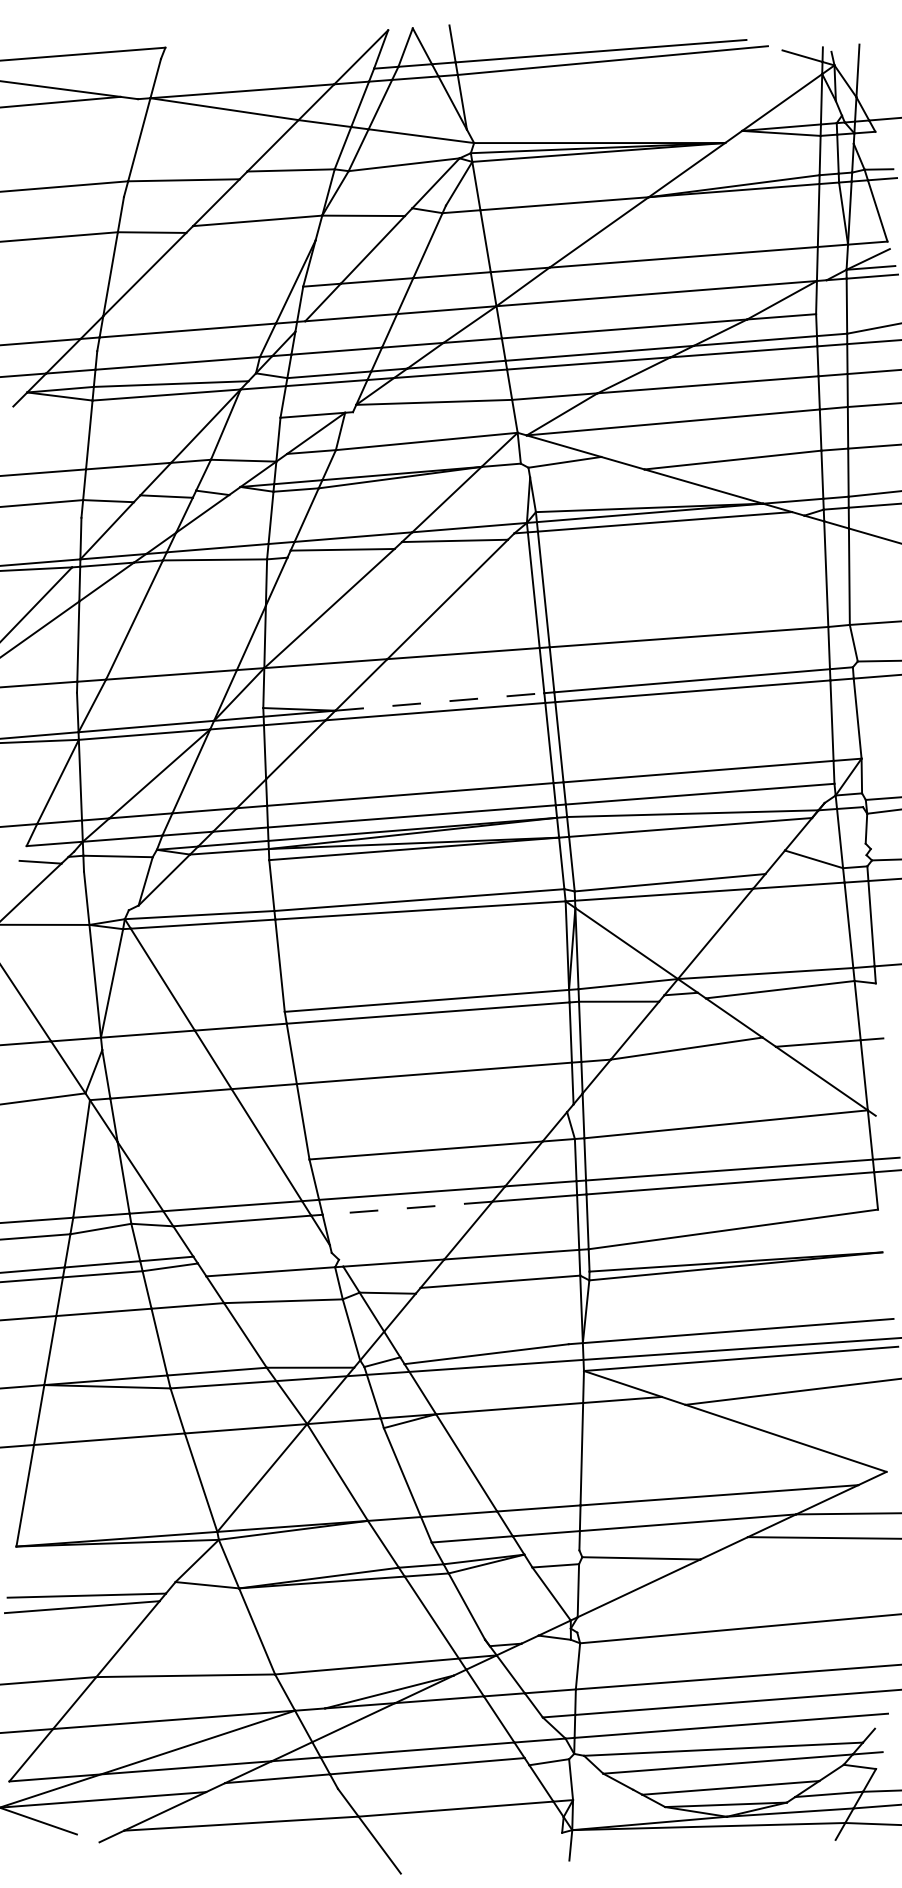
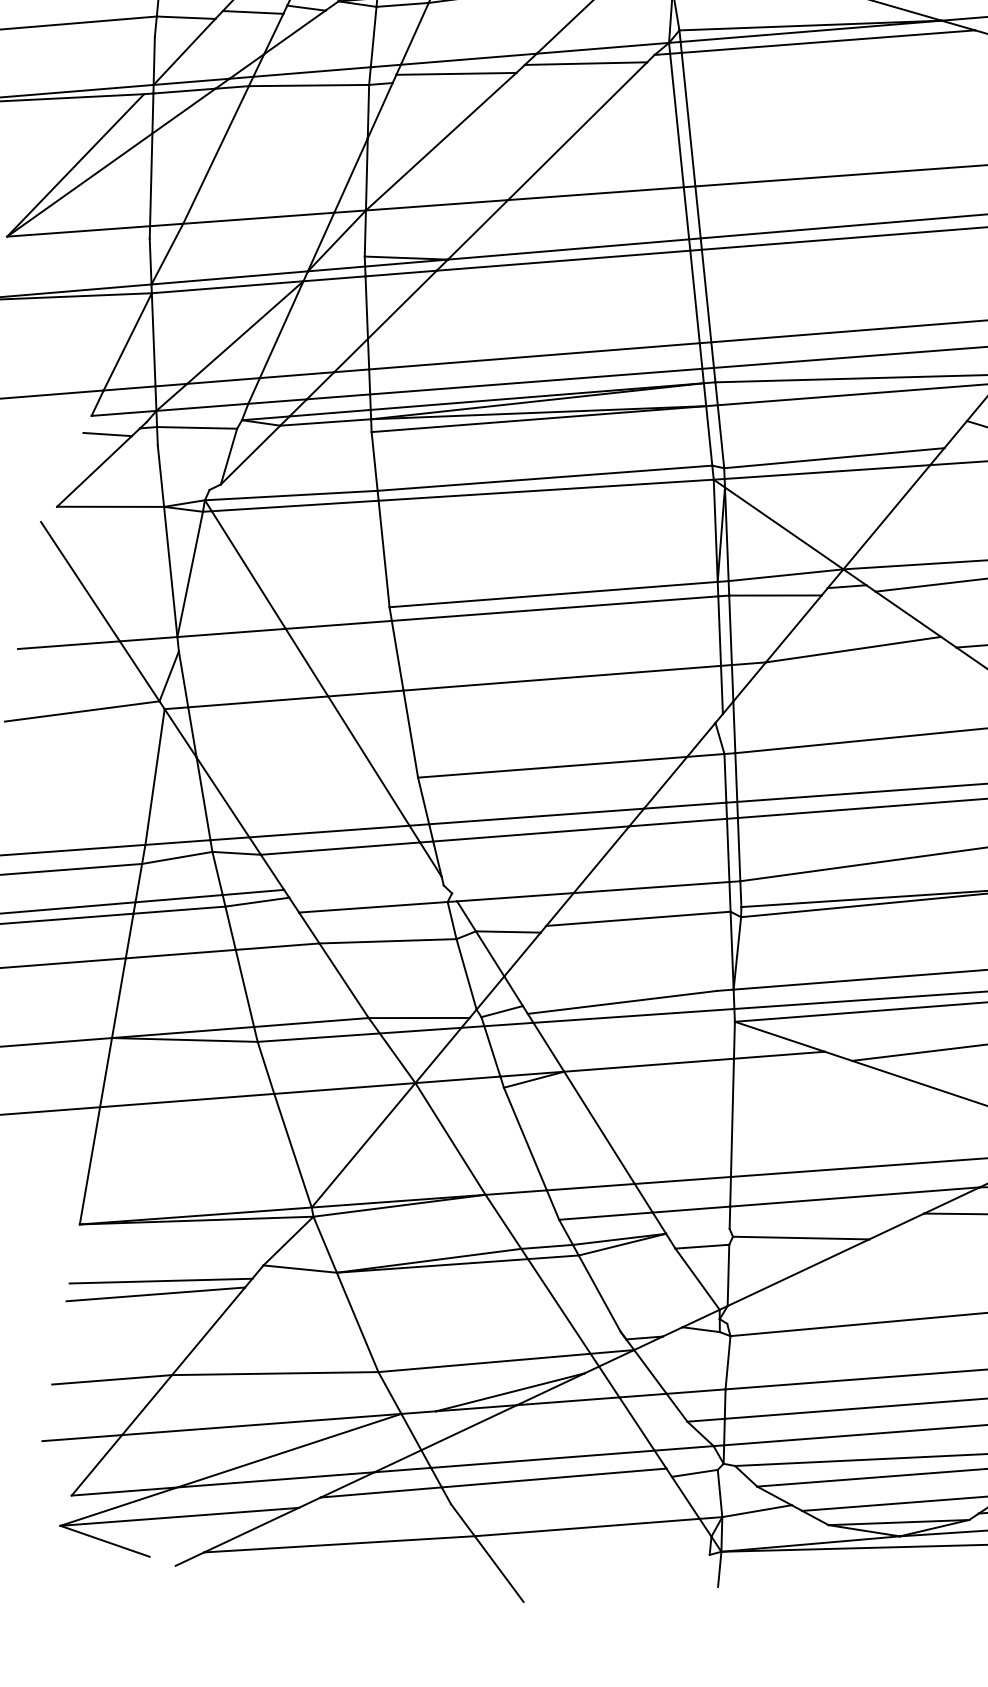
line: (439, 701) -> (568, 249), dashed -> solid
line: (407, 1208) -> (531, 834), dashed -> solid
line: (603, 1794) -> (757, 1510), added

